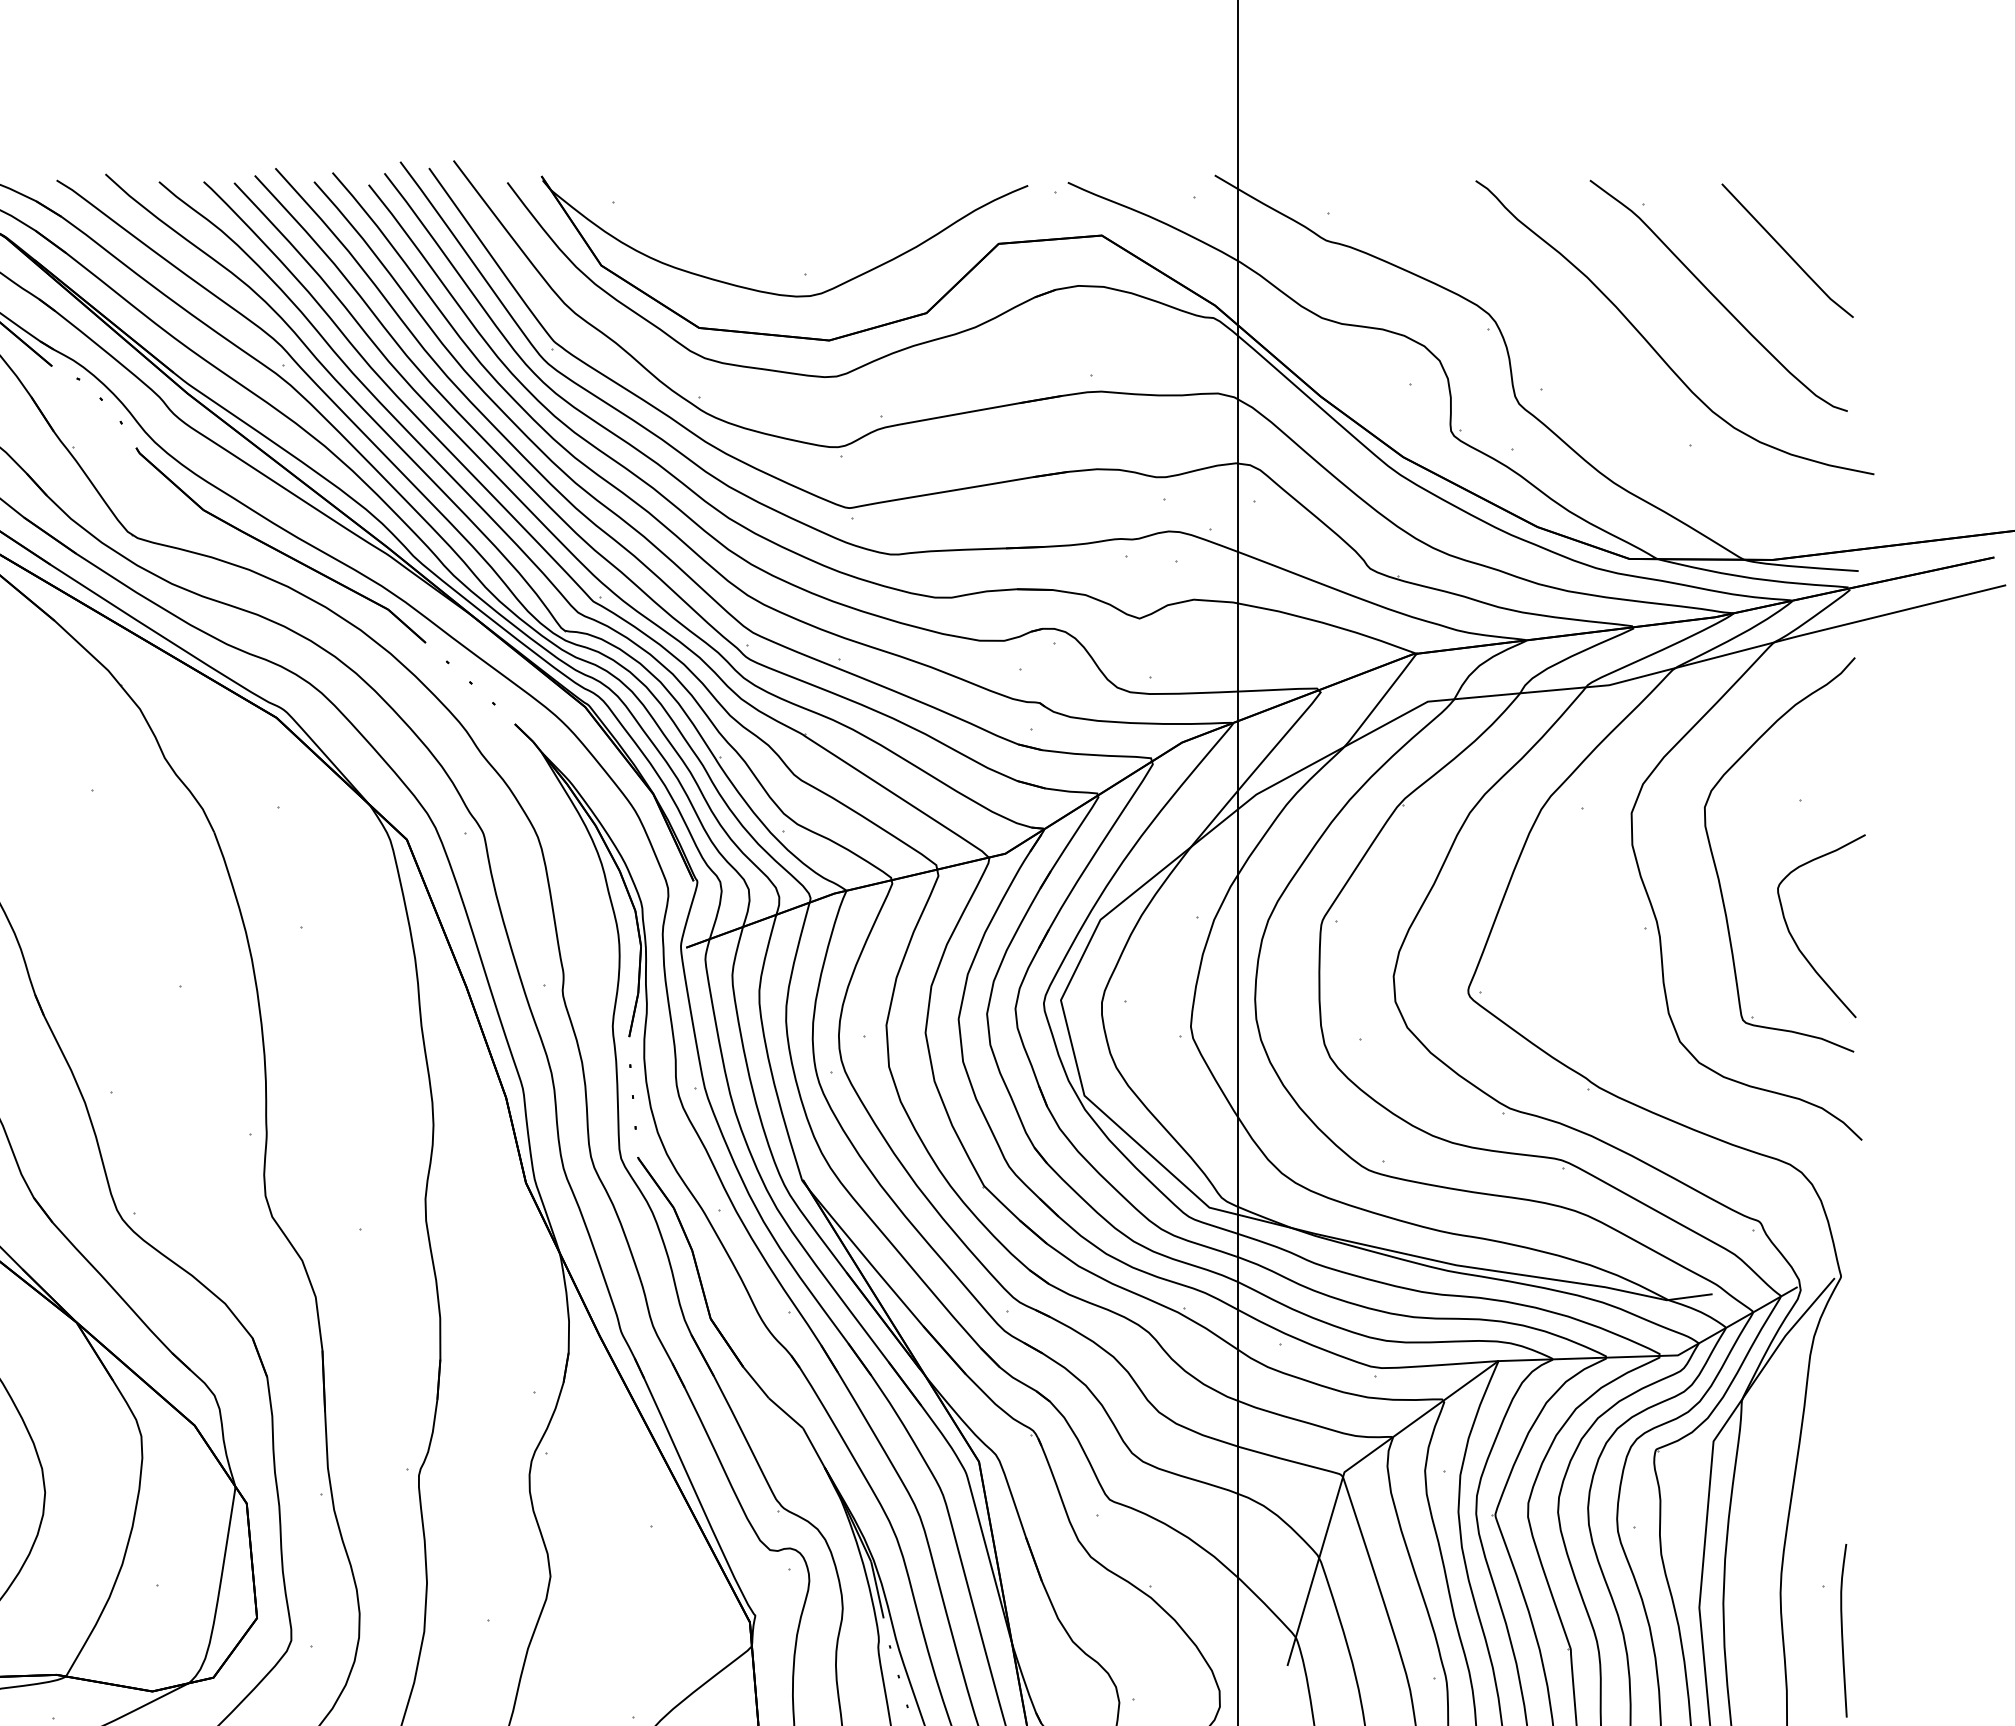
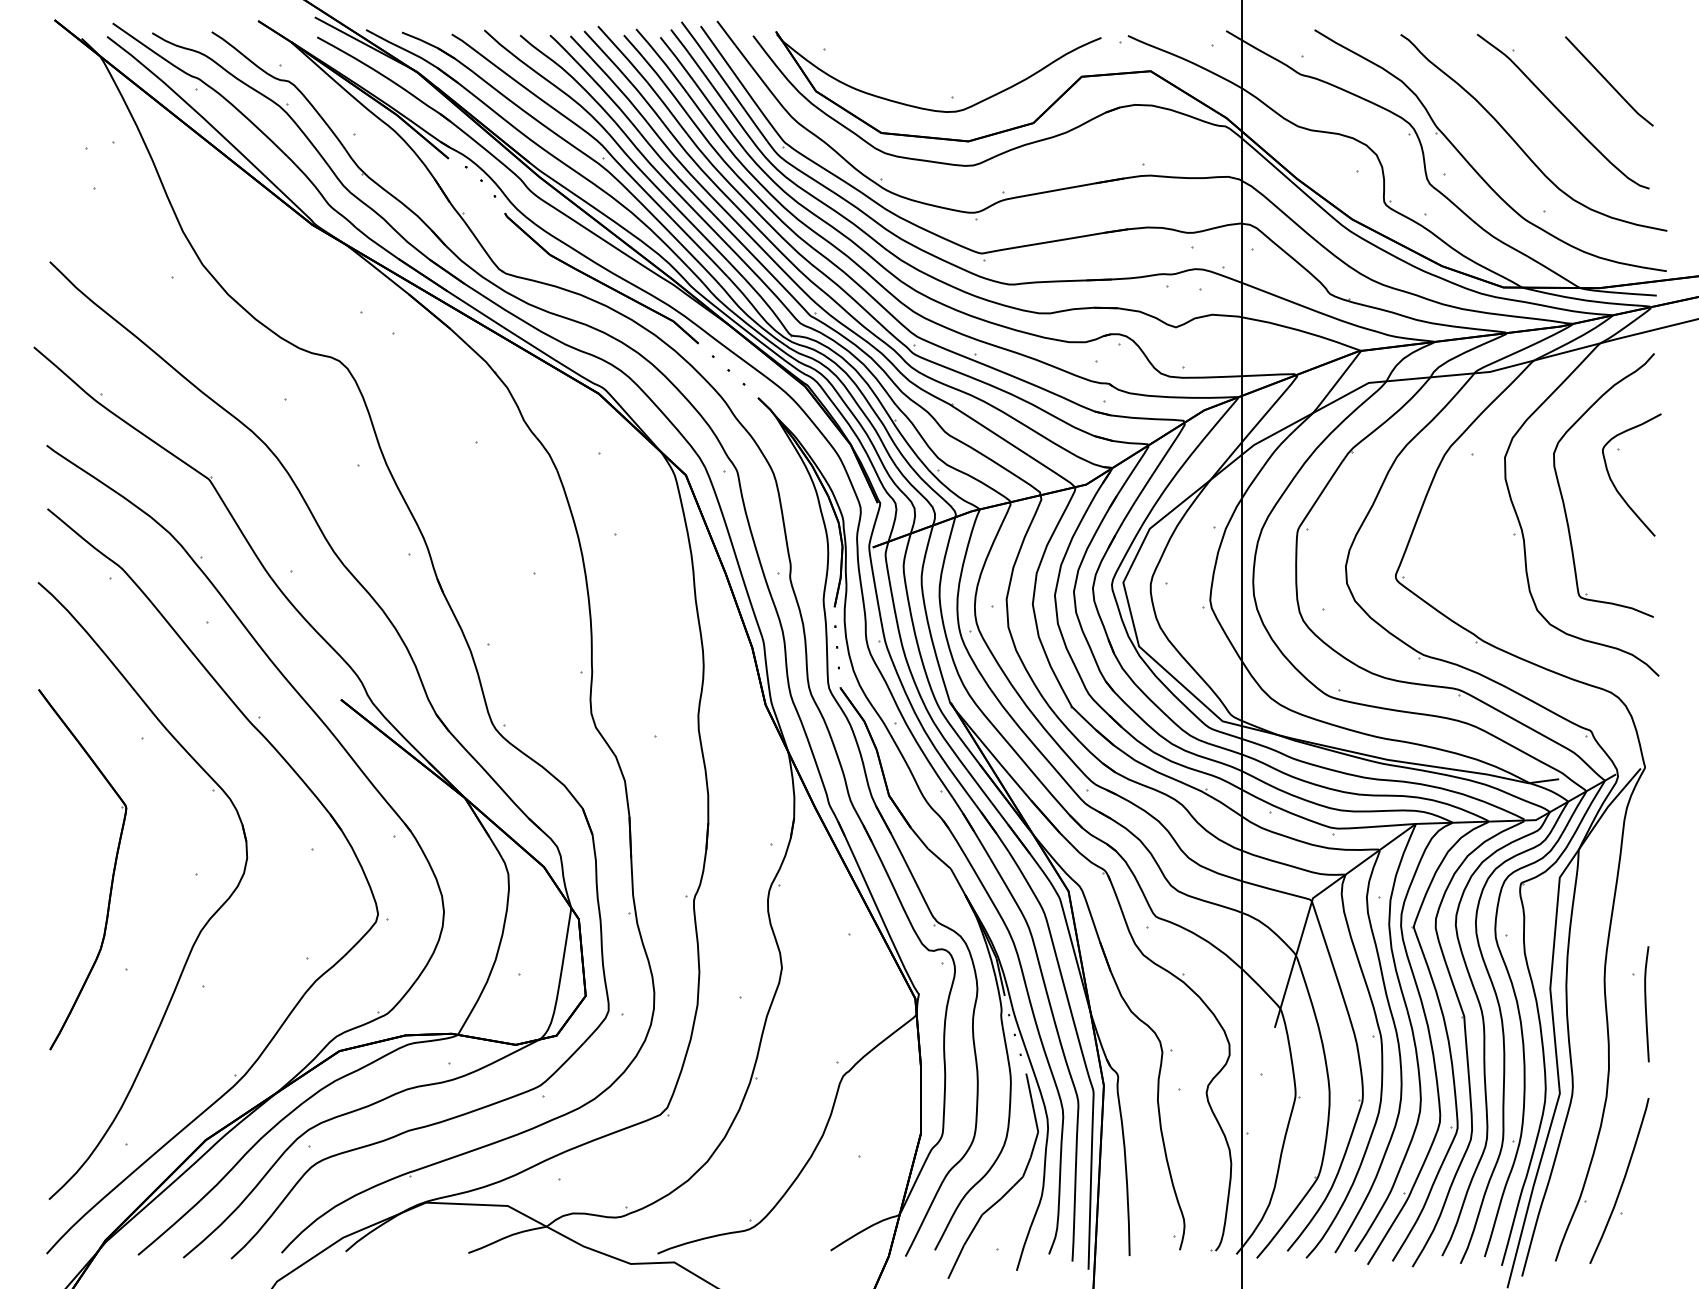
part: (1581, 375) -> (1471, 164), added
curve: (1796, 941) -> (1615, 485), moved

